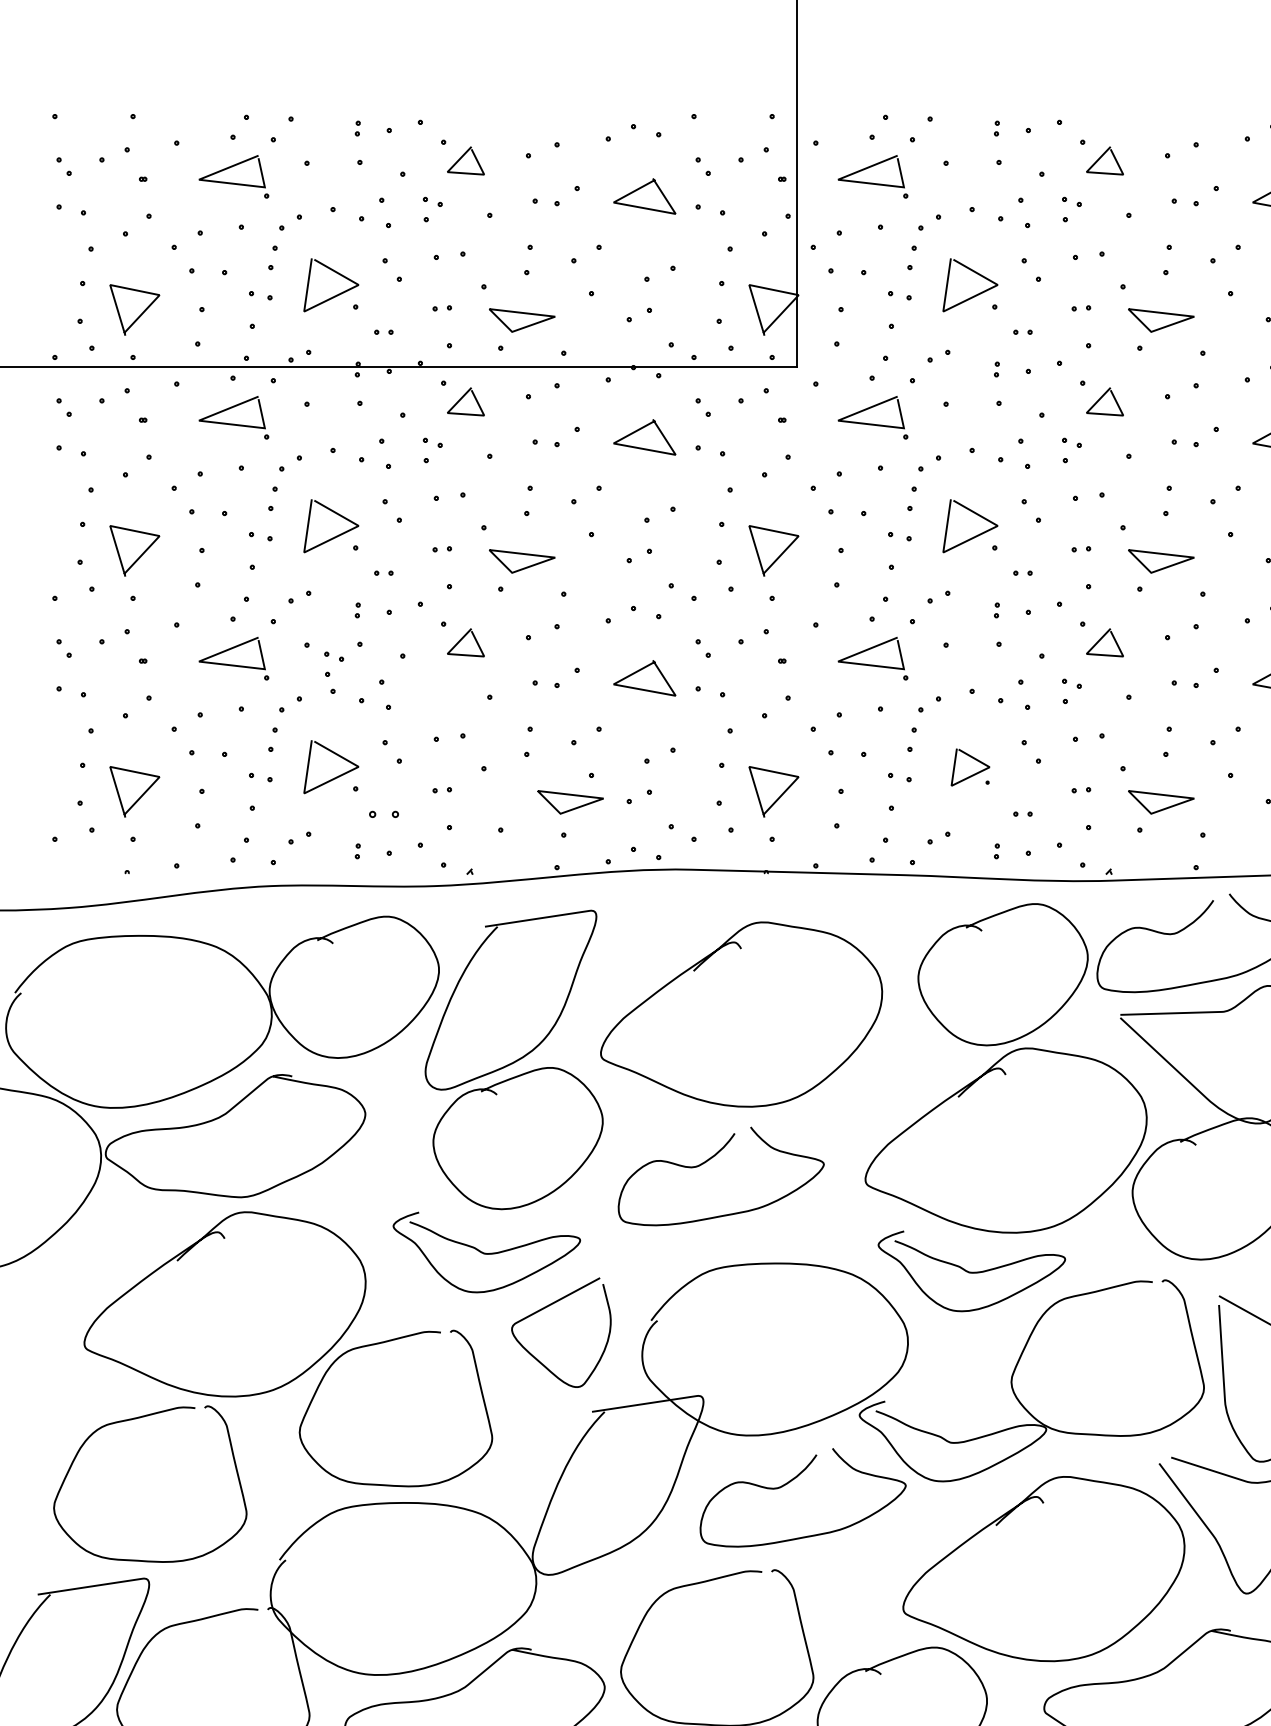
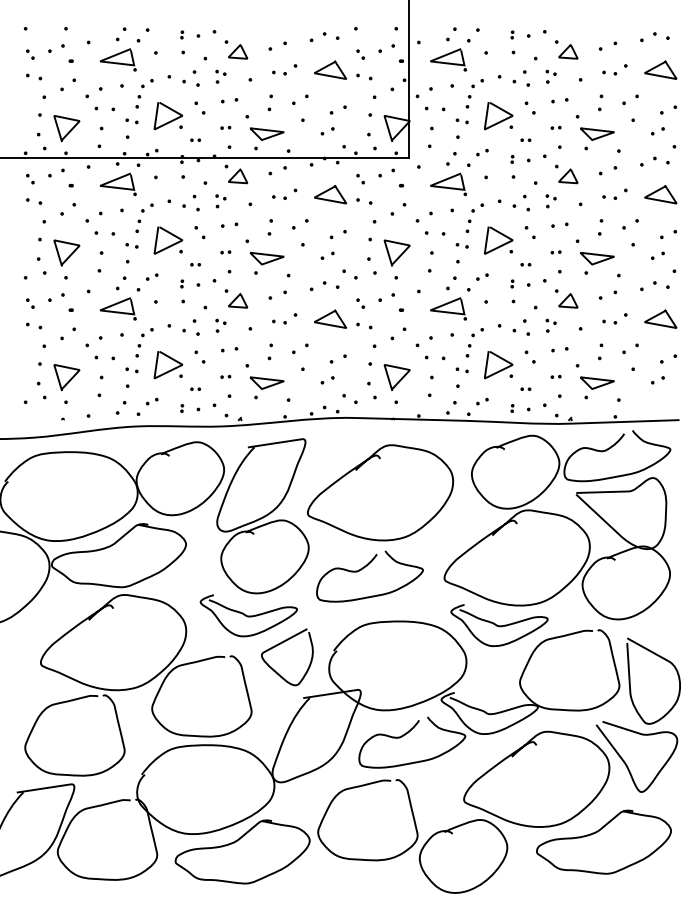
part: (333, 663) -> (220, 325), moved
part: (969, 768) -> (498, 365), size x1.43
part: (569, 801) -> (266, 382), moved
part: (383, 812) -> (195, 388), size x0.62

